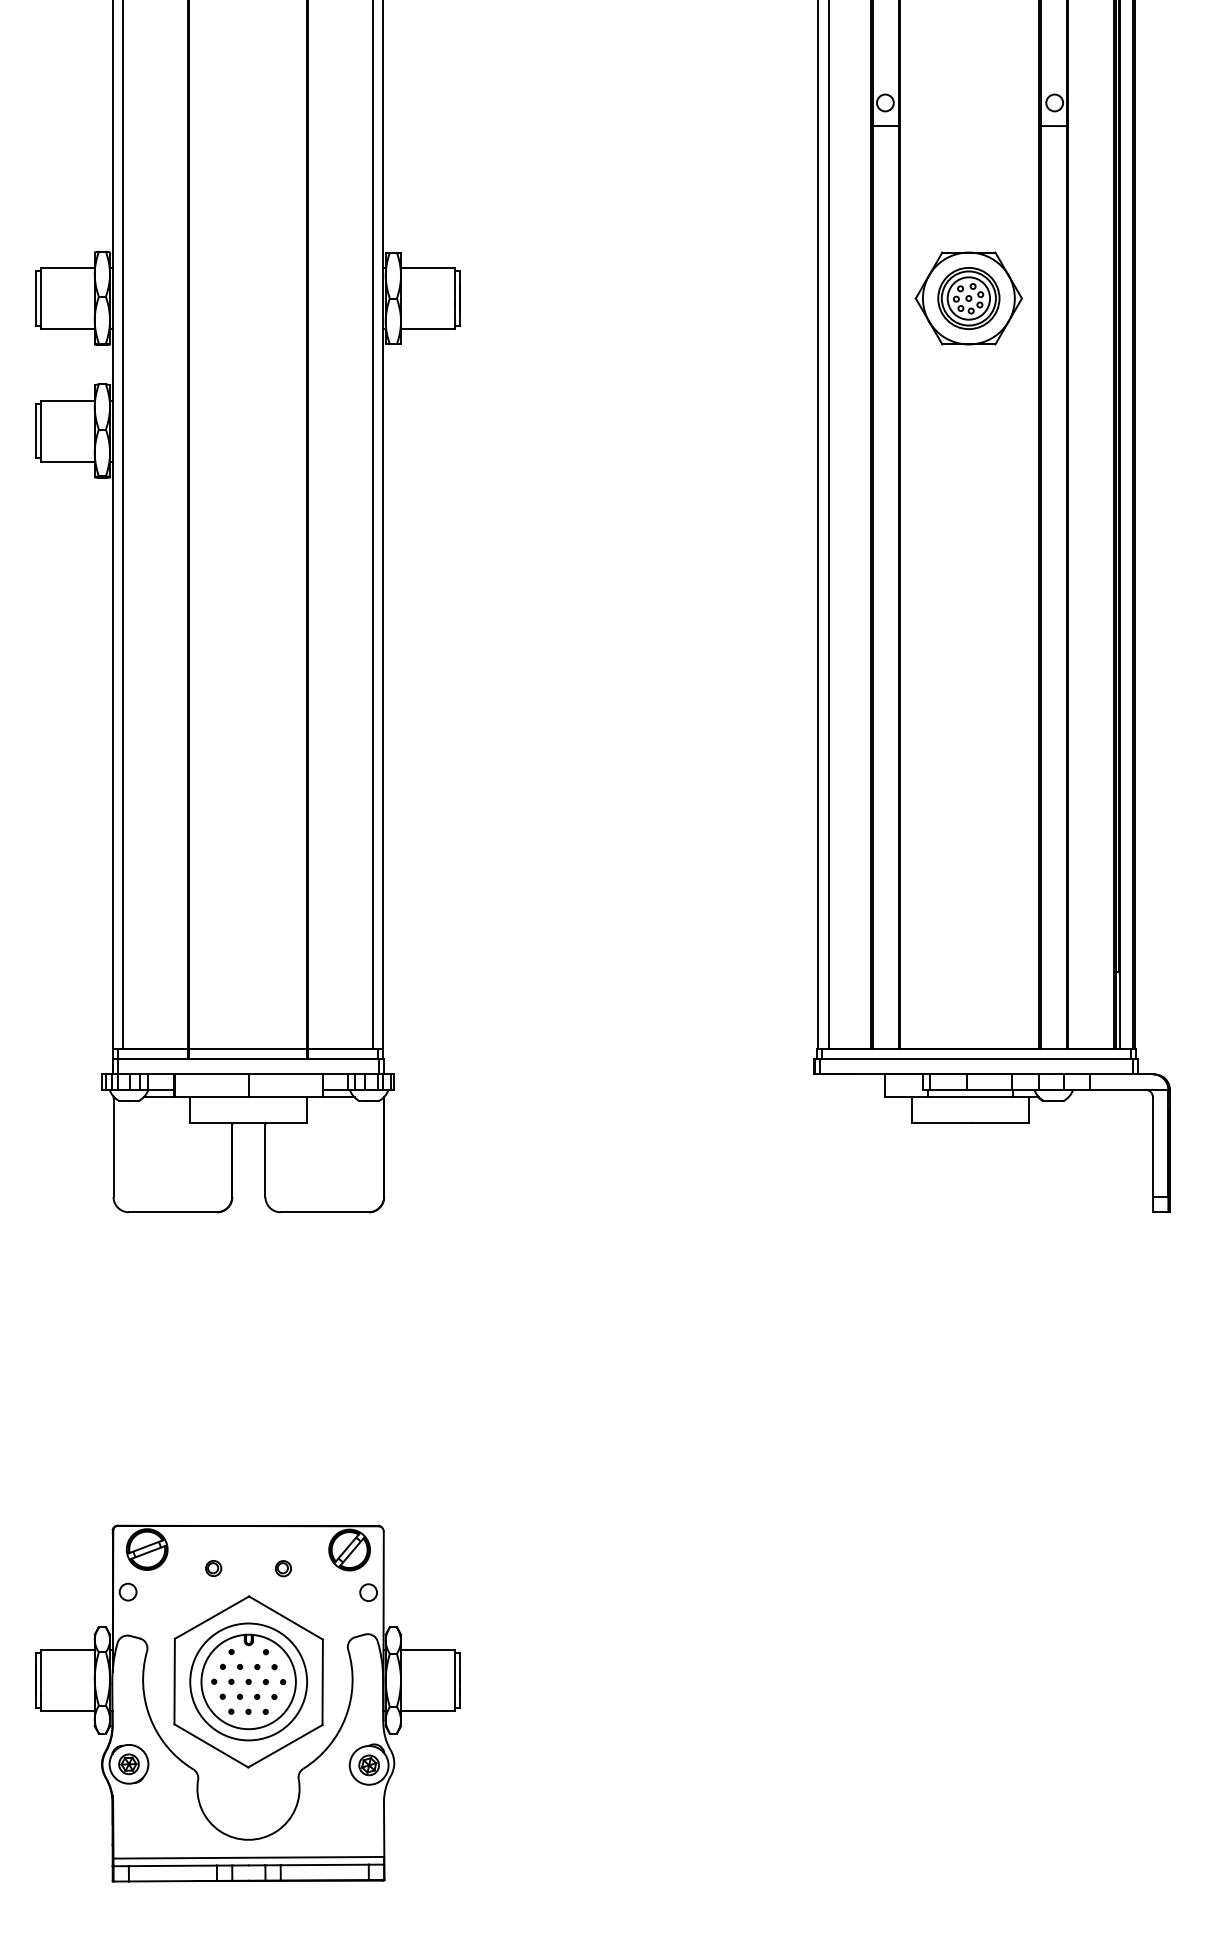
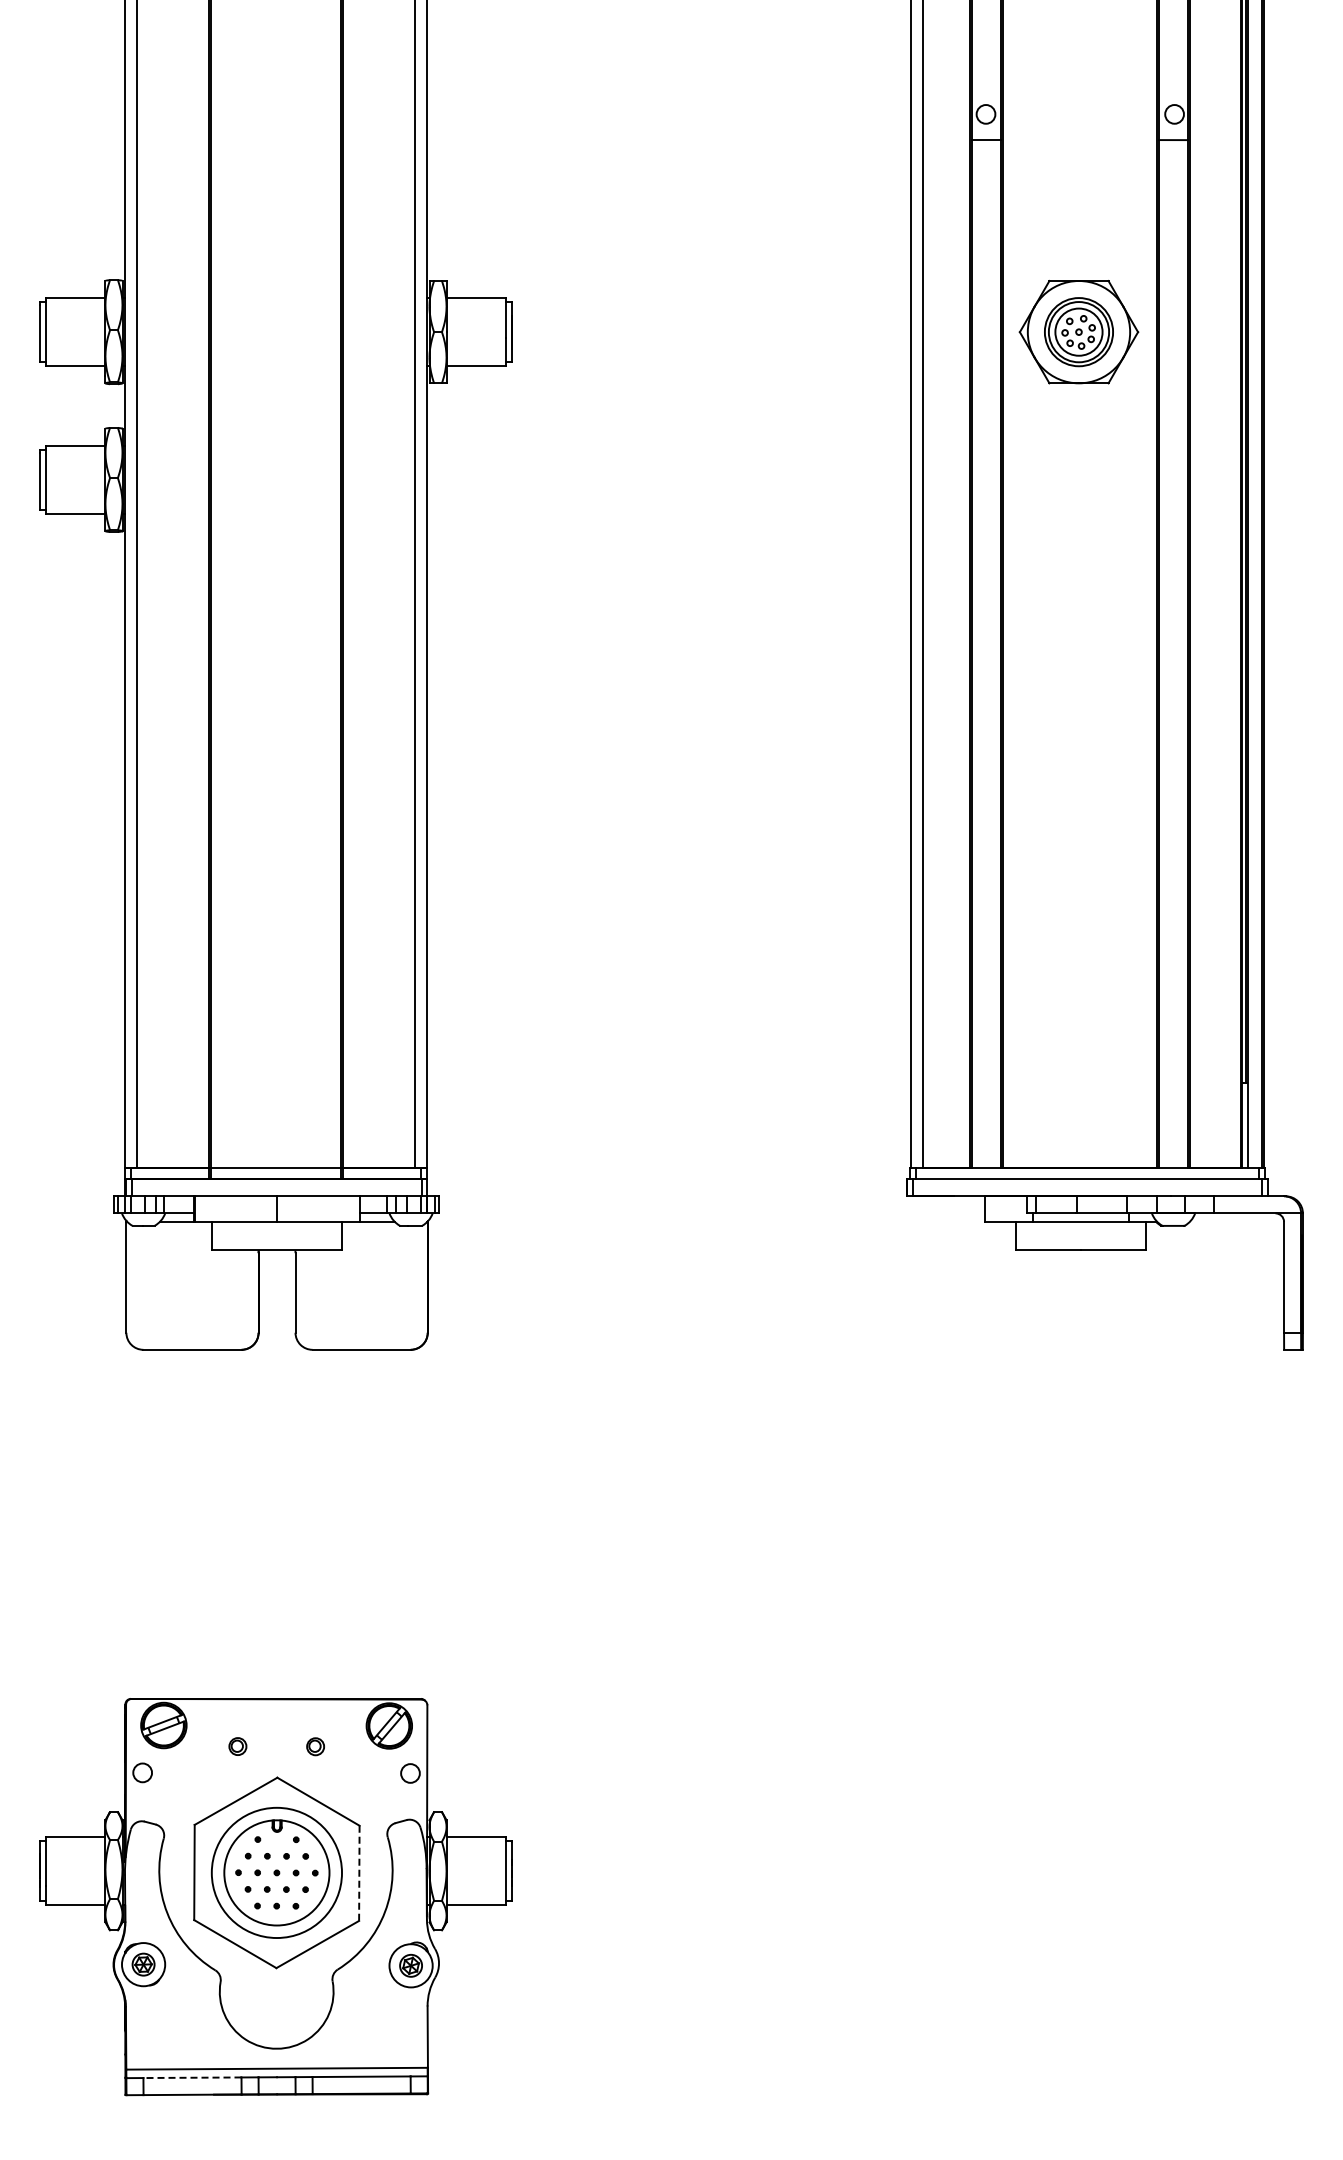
line: (322, 1682) -> (359, 1873), solid -> dashed
line: (172, 1865) -> (191, 2077), solid -> dashed

